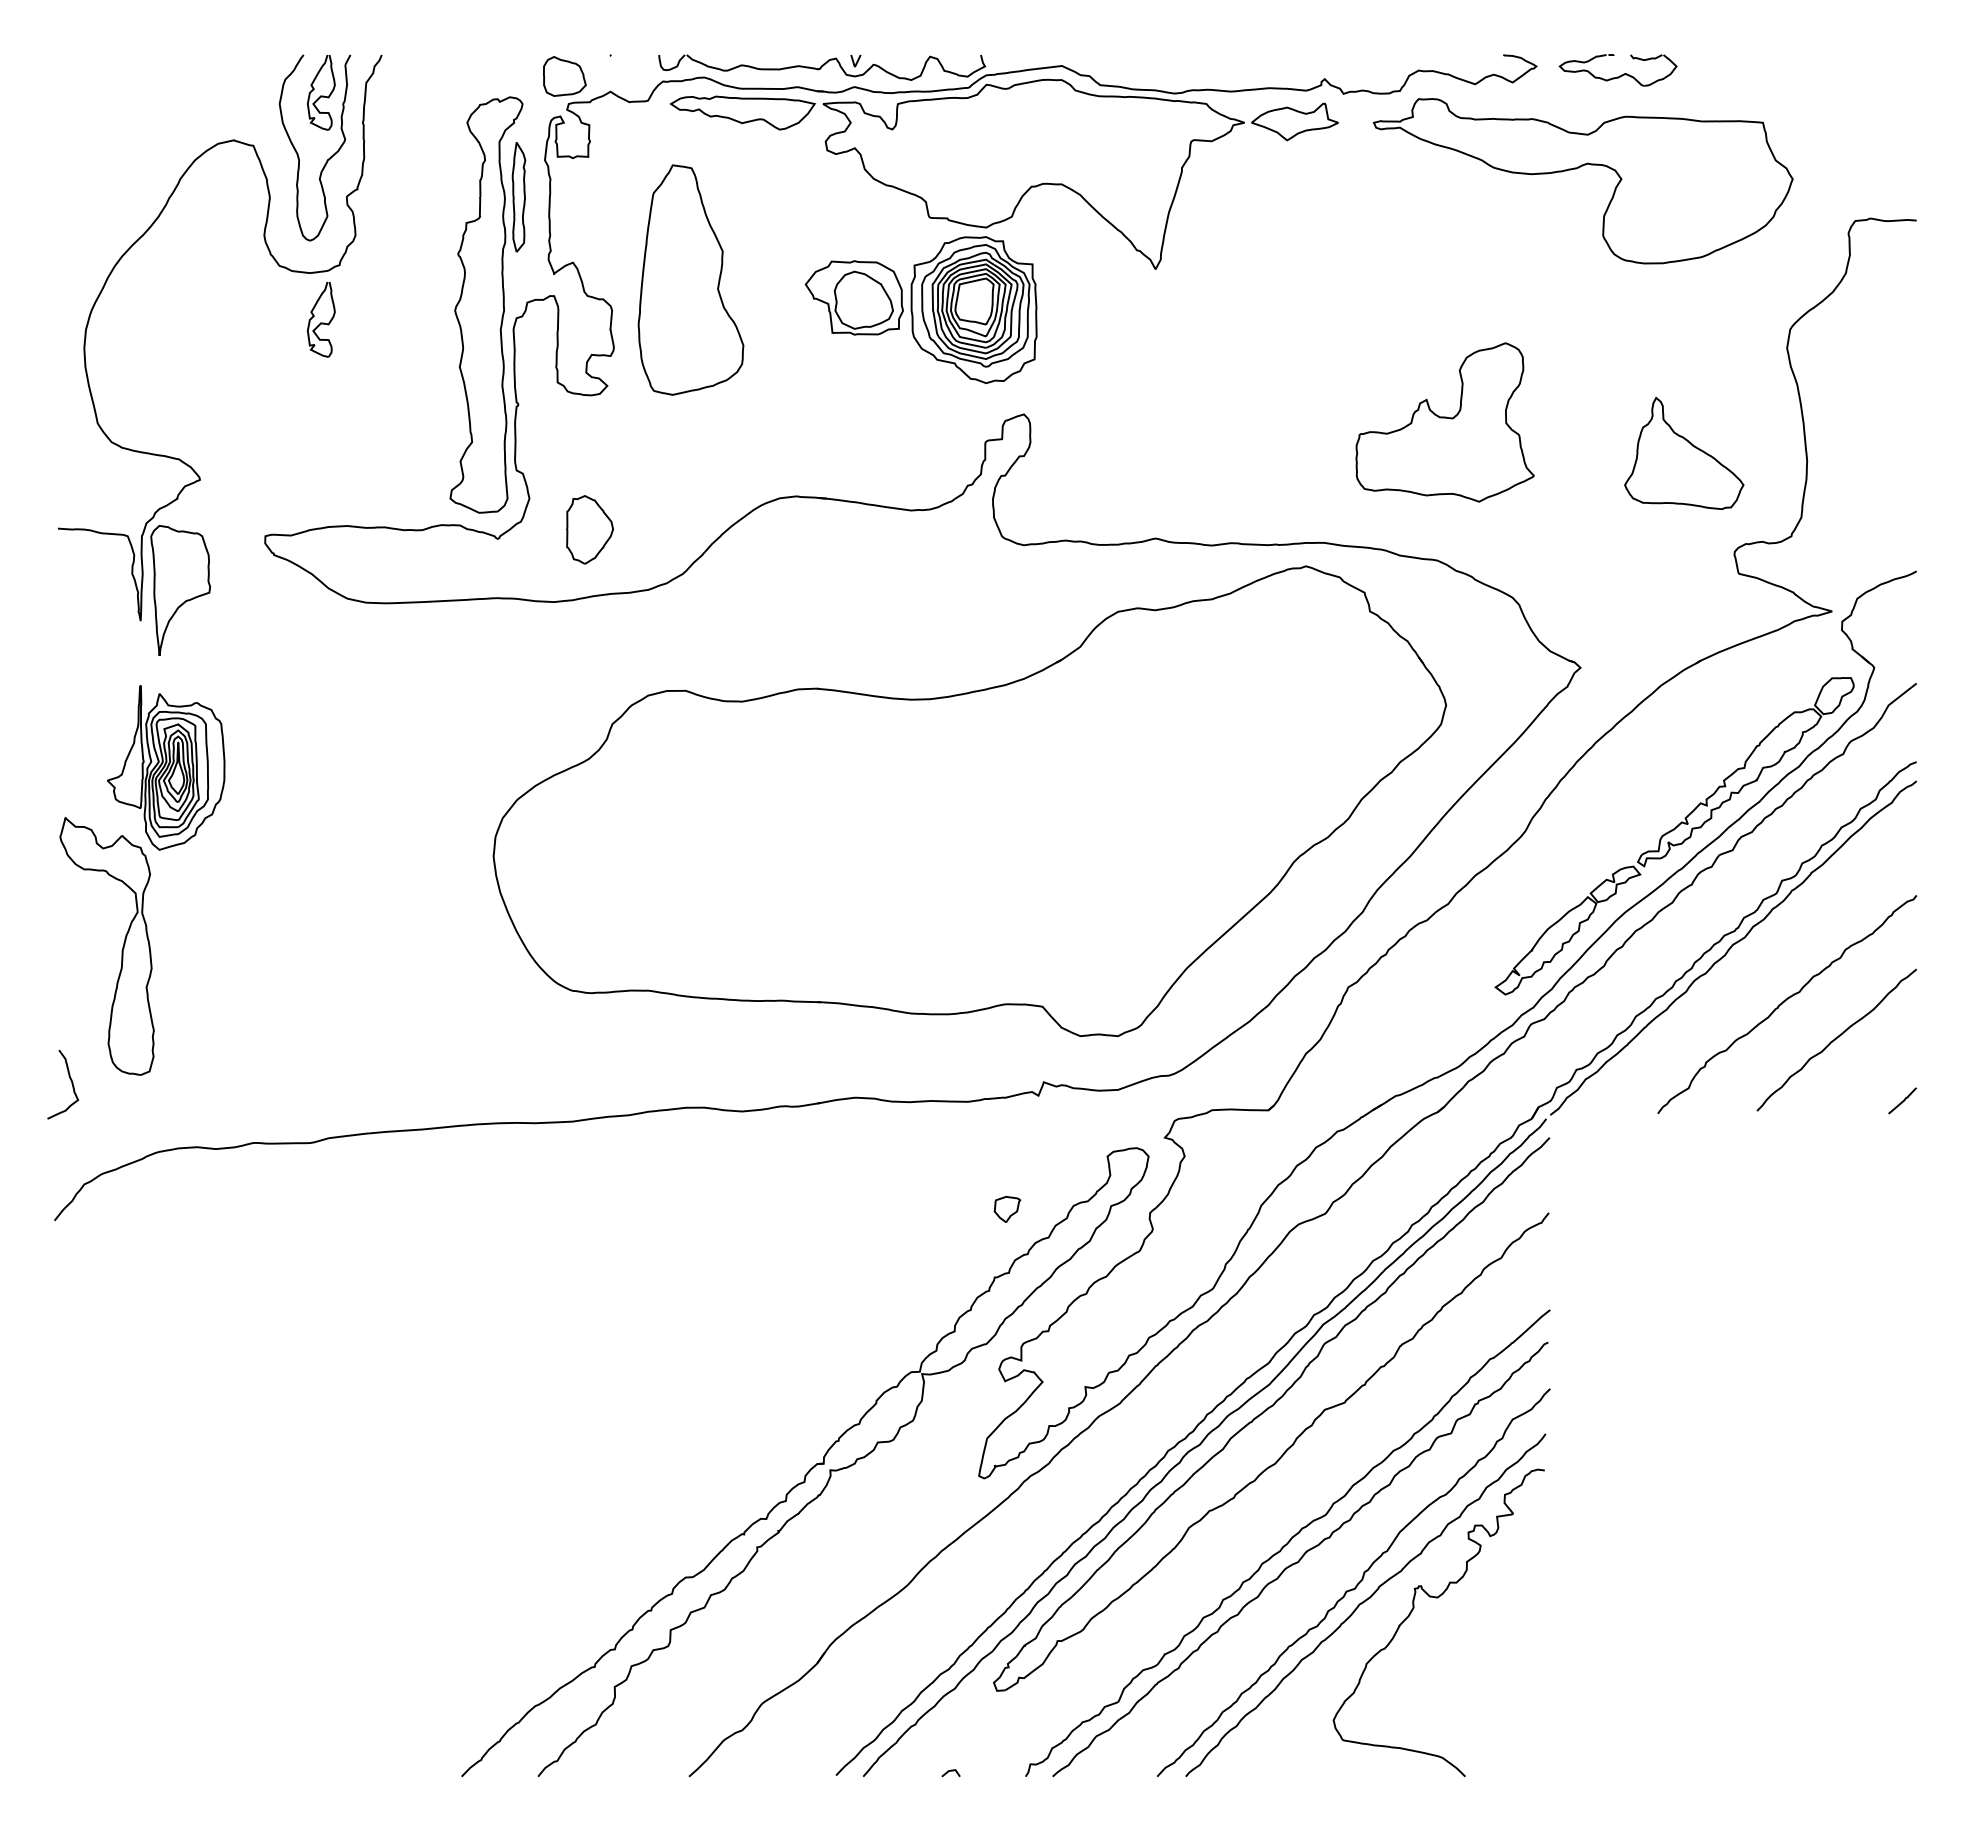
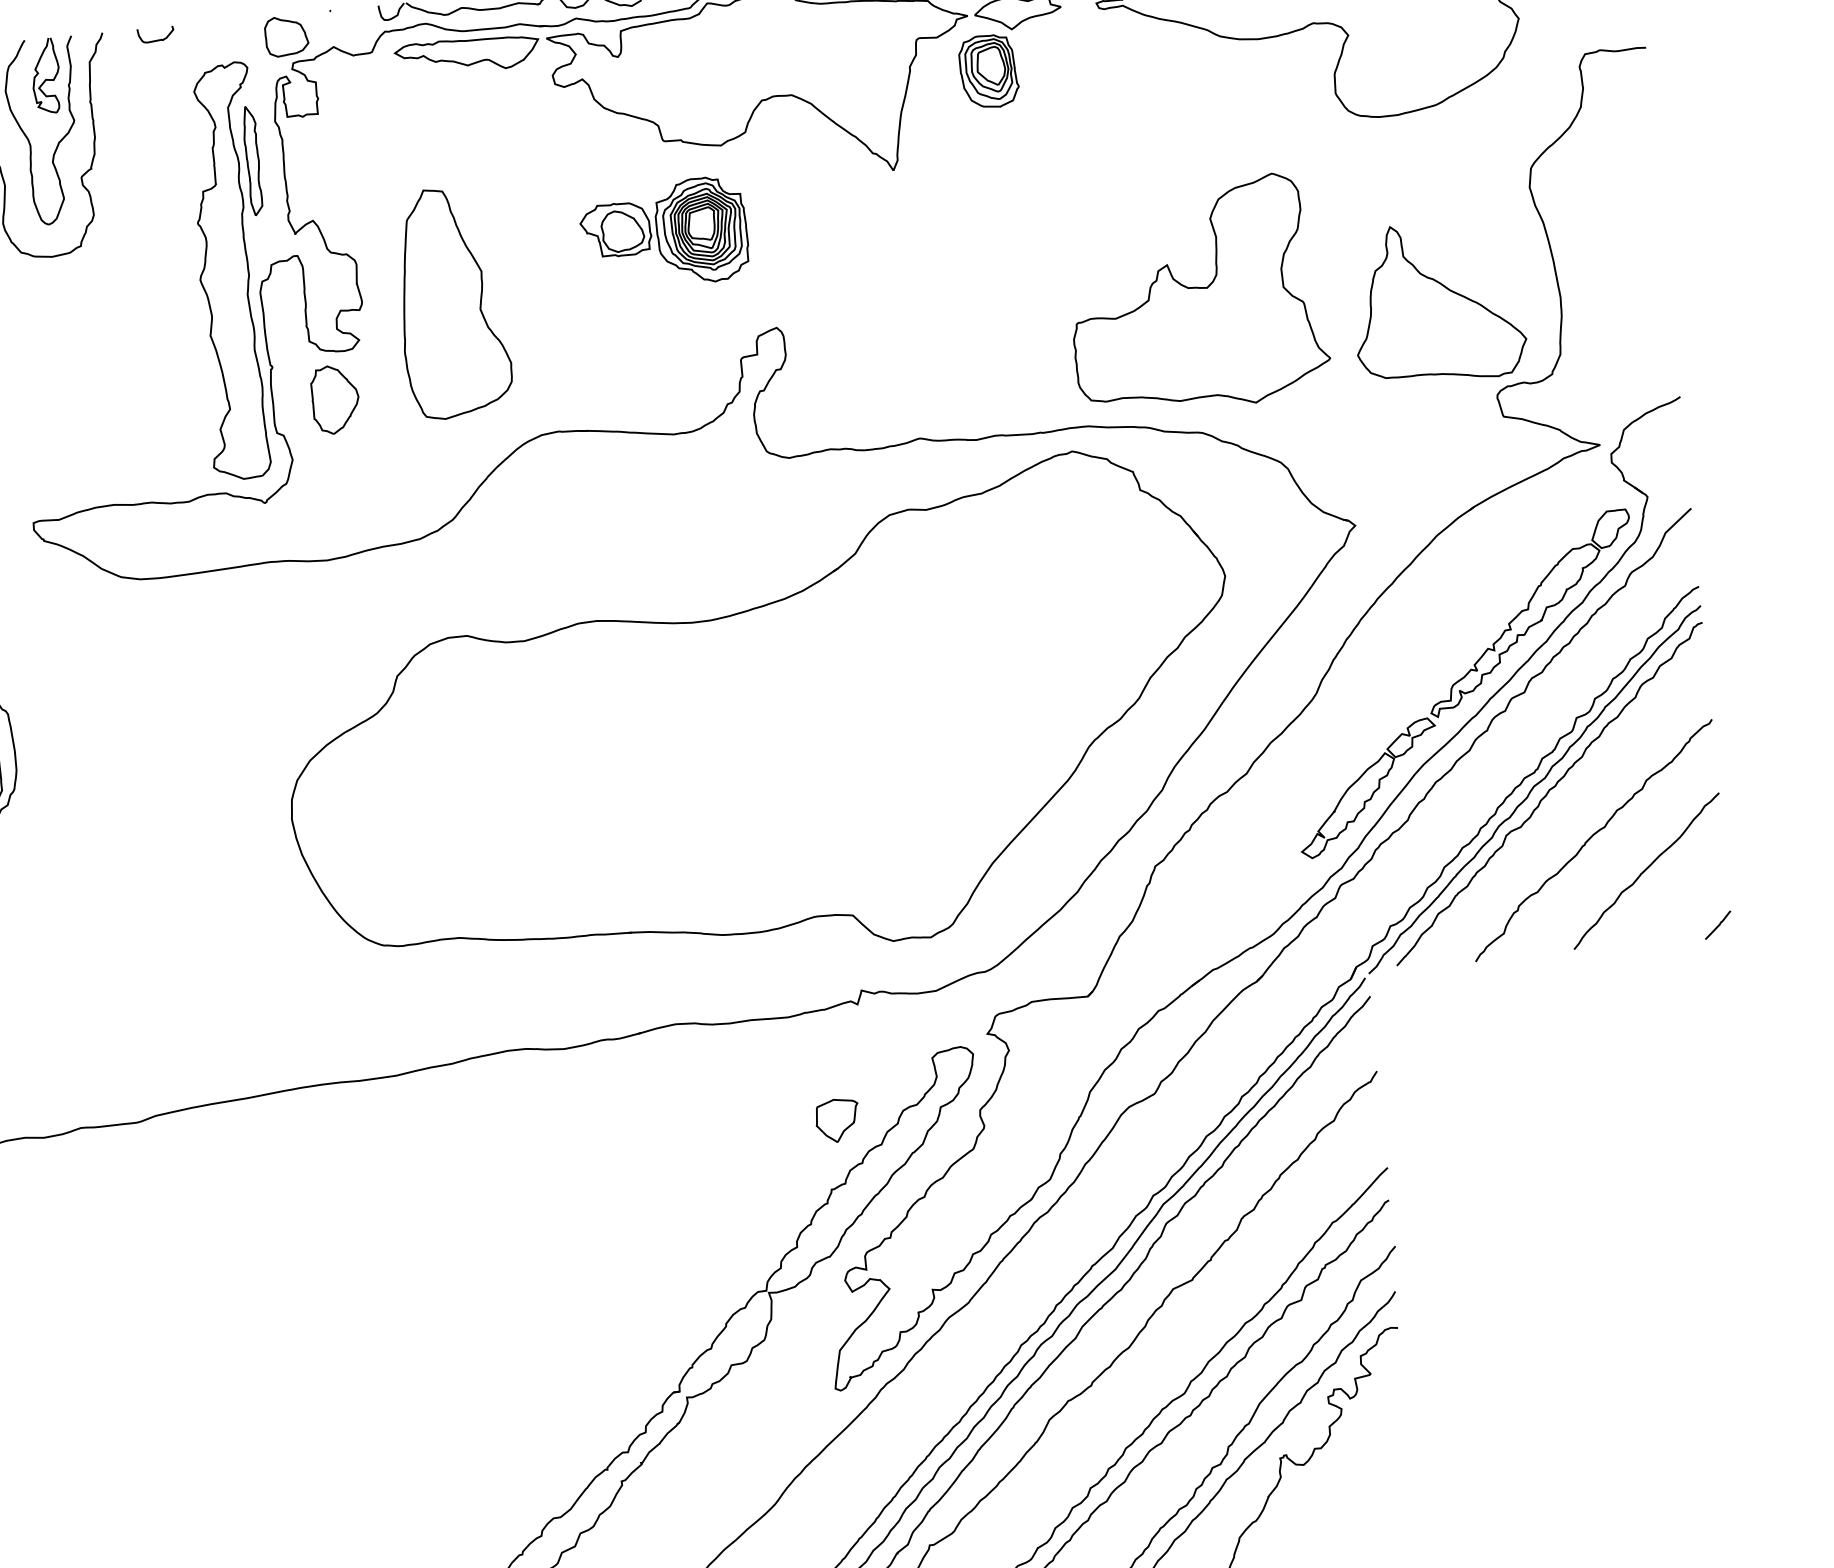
curve: (434, 67) -> (156, 40), added
part: (1260, 180) -> (989, 71), added
part: (690, 279) -> (452, 302), moved
part: (921, 310) -> (664, 234), size x0.71
part: (321, 319) -> (68, 301), removed
part: (1444, 422) -> (1195, 294), size x1.43
part: (1683, 453) -> (1436, 302), size x1.43
part: (589, 529) -> (335, 399), moved
curve: (1747, 952) -> (1549, 792), added
part: (1007, 1209) -> (837, 1120), size x1.67

